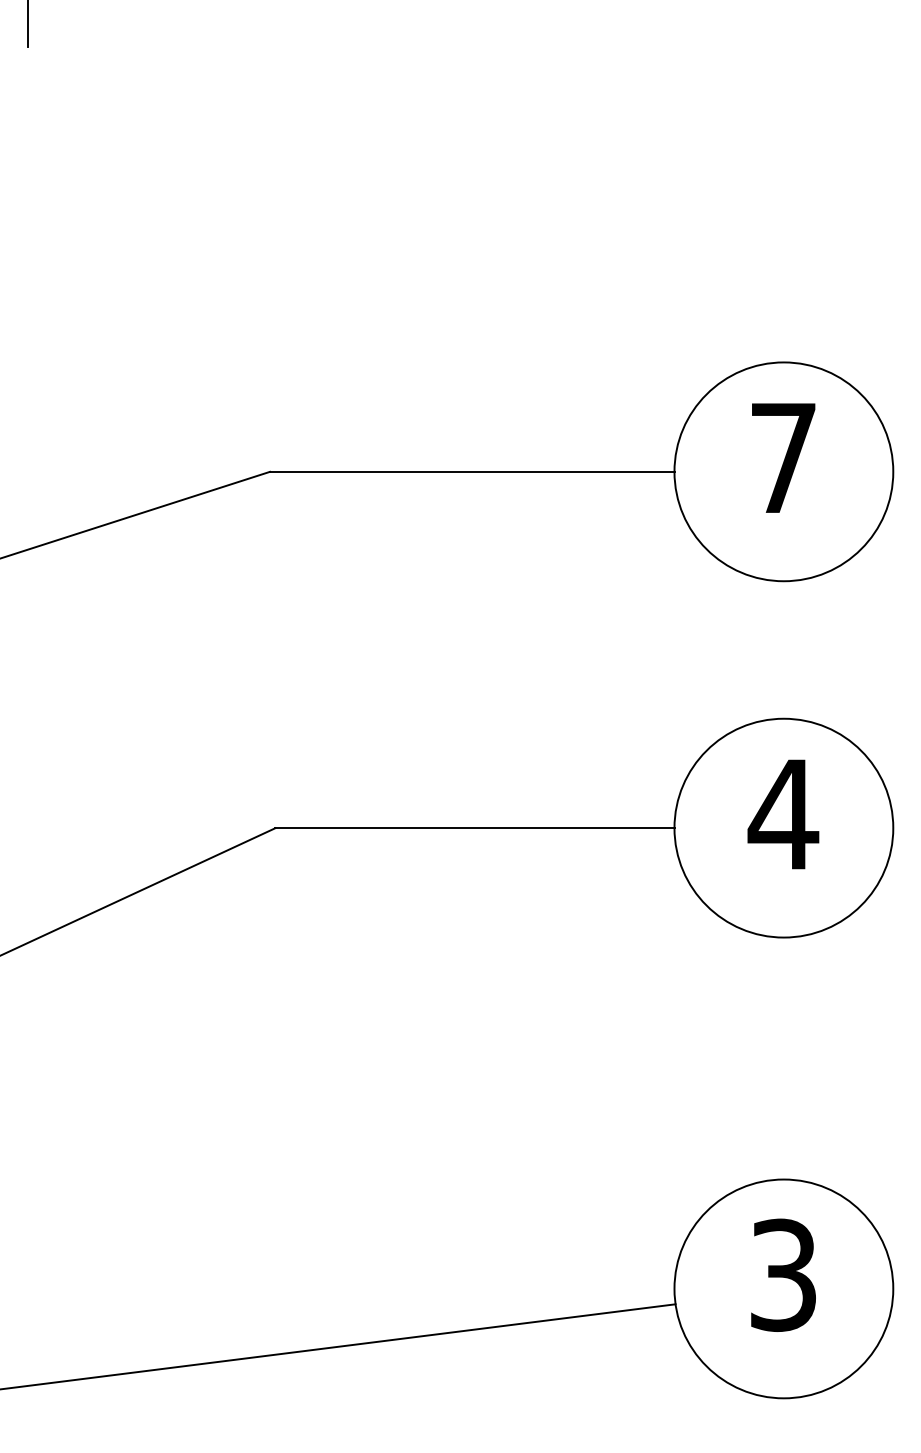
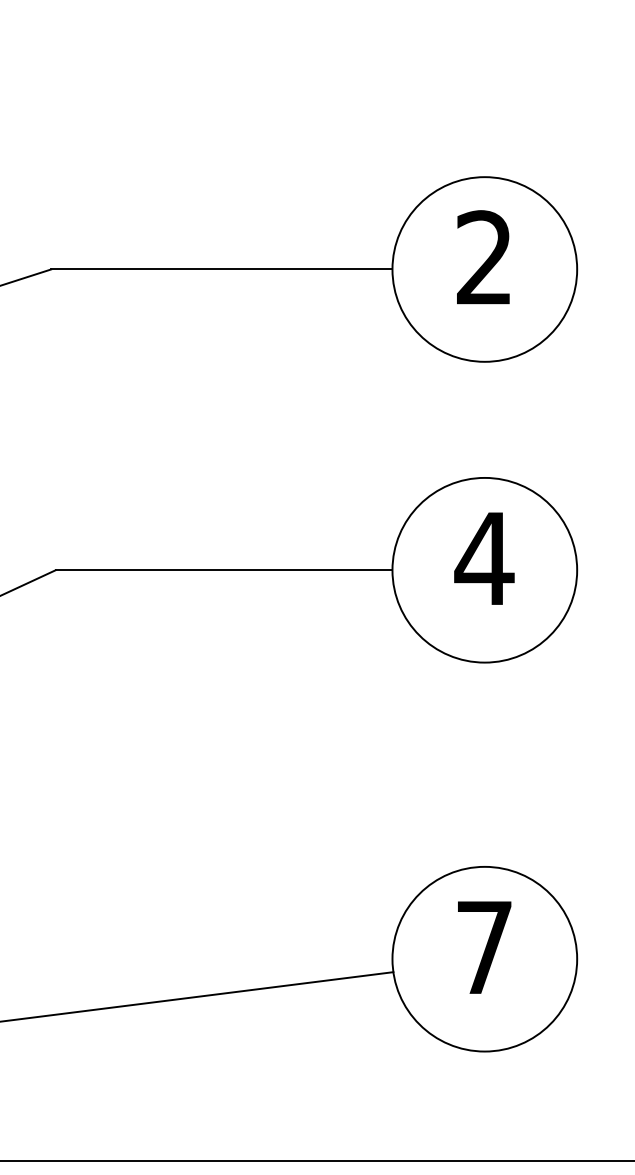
text: (782, 456) -> (483, 256), 7 -> 2
text: (783, 1274) -> (484, 947), 3 -> 7

